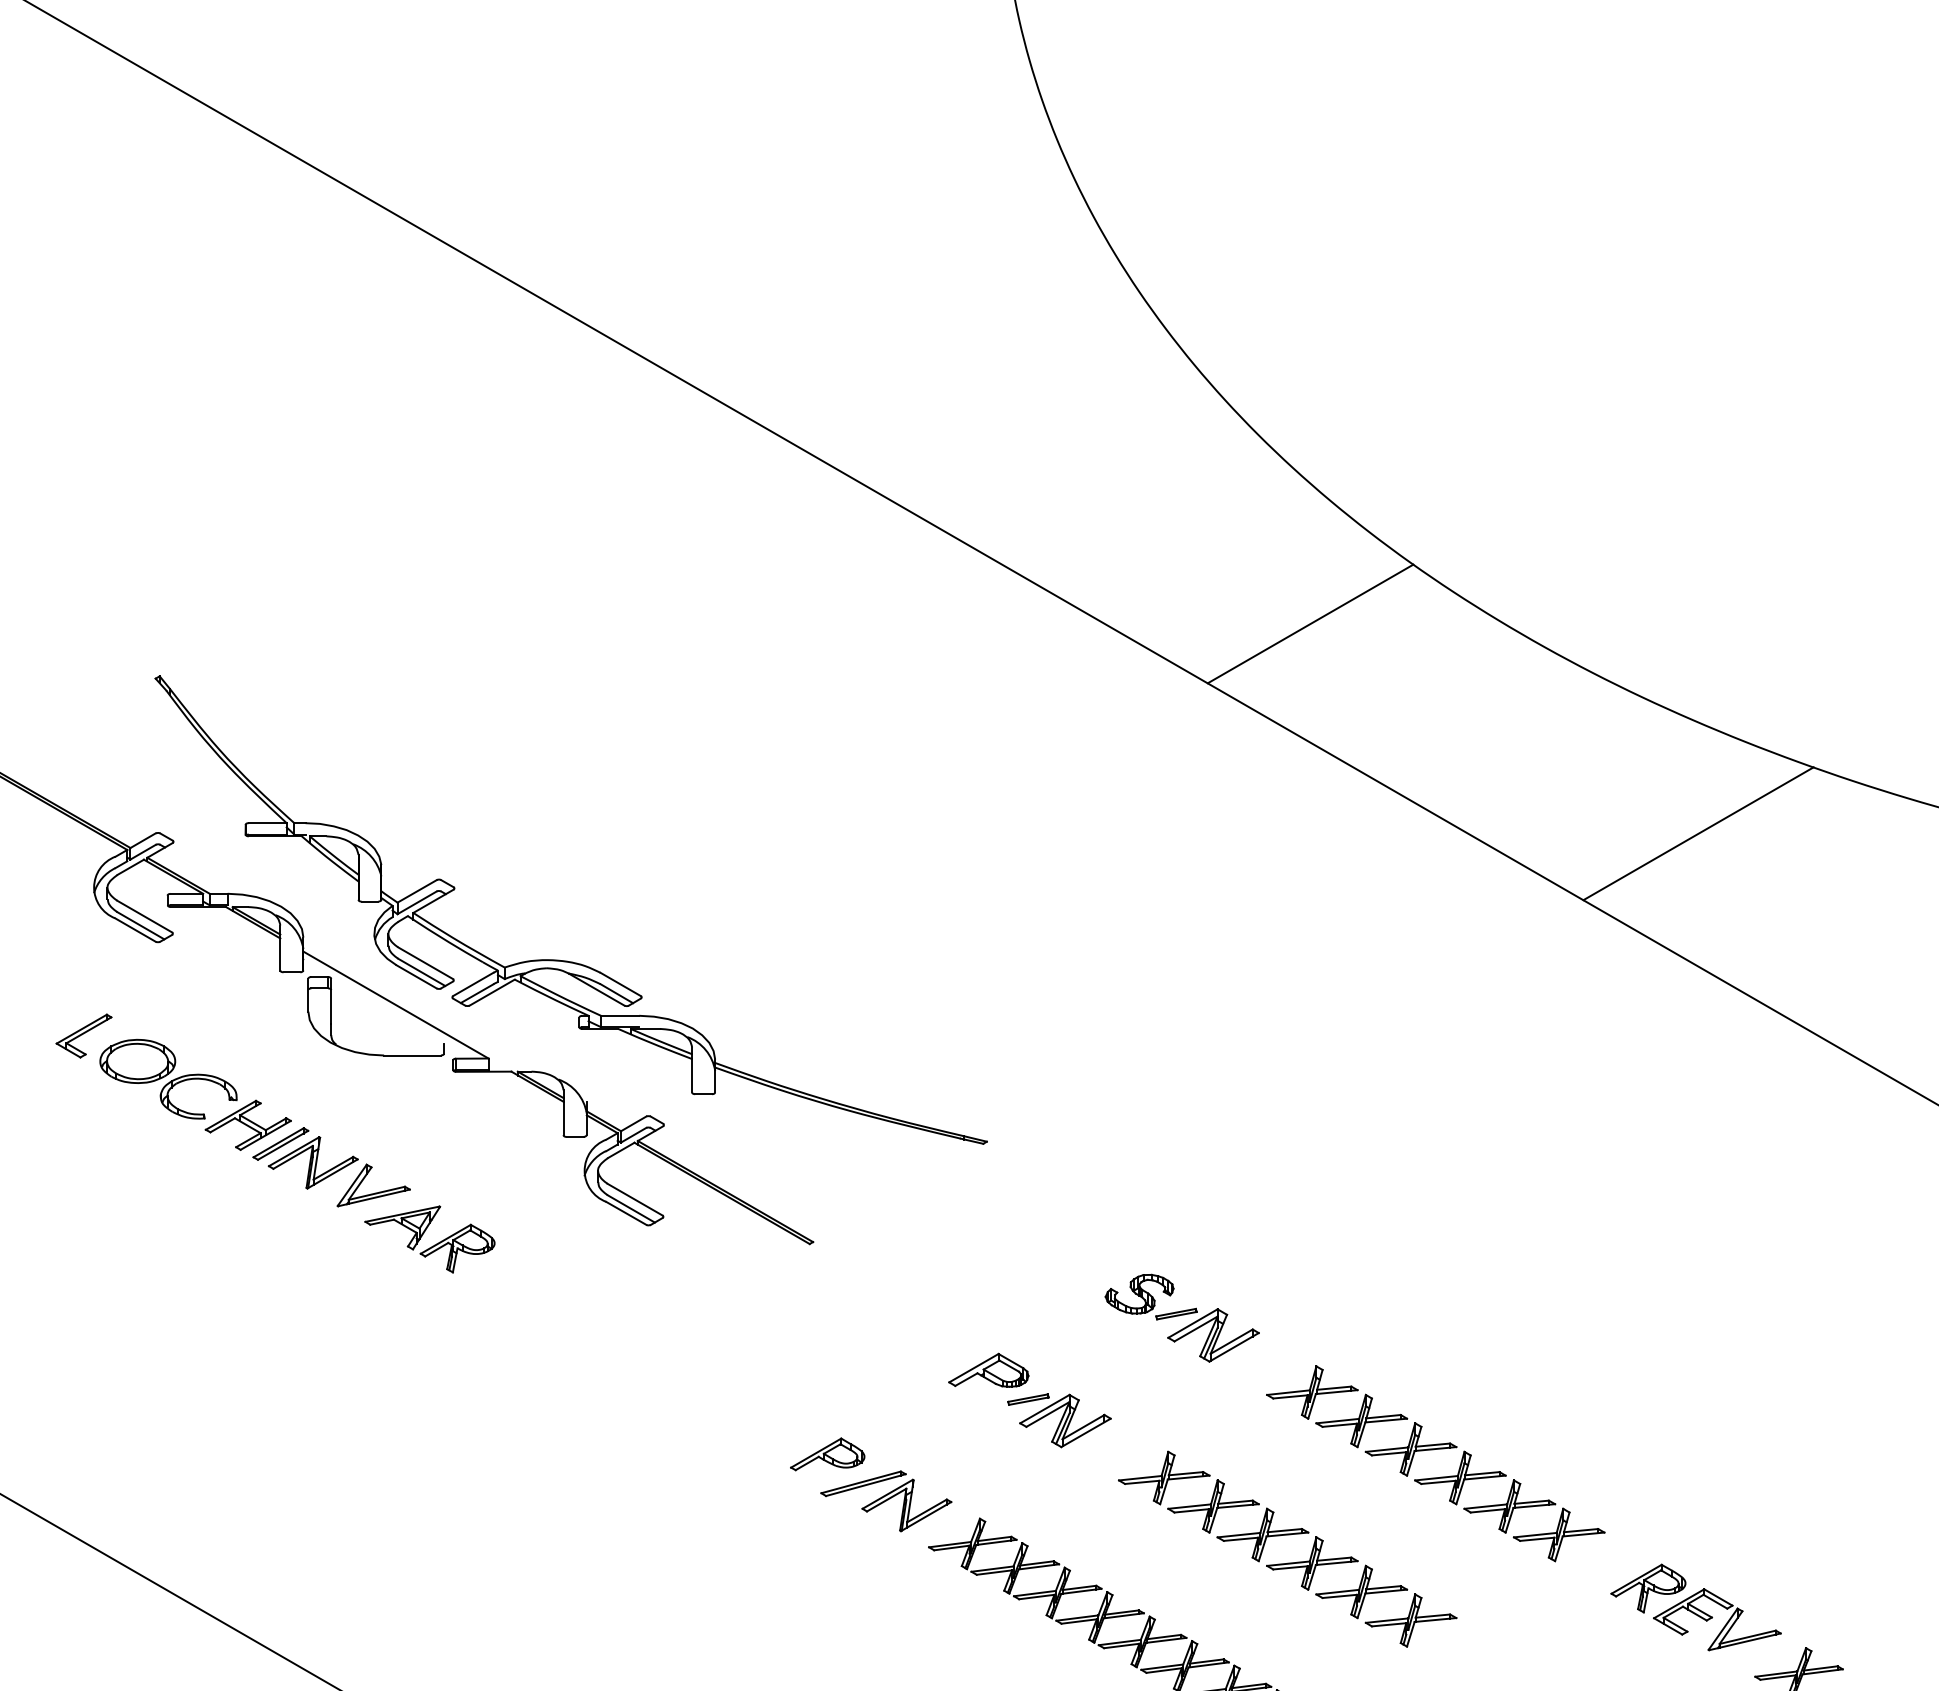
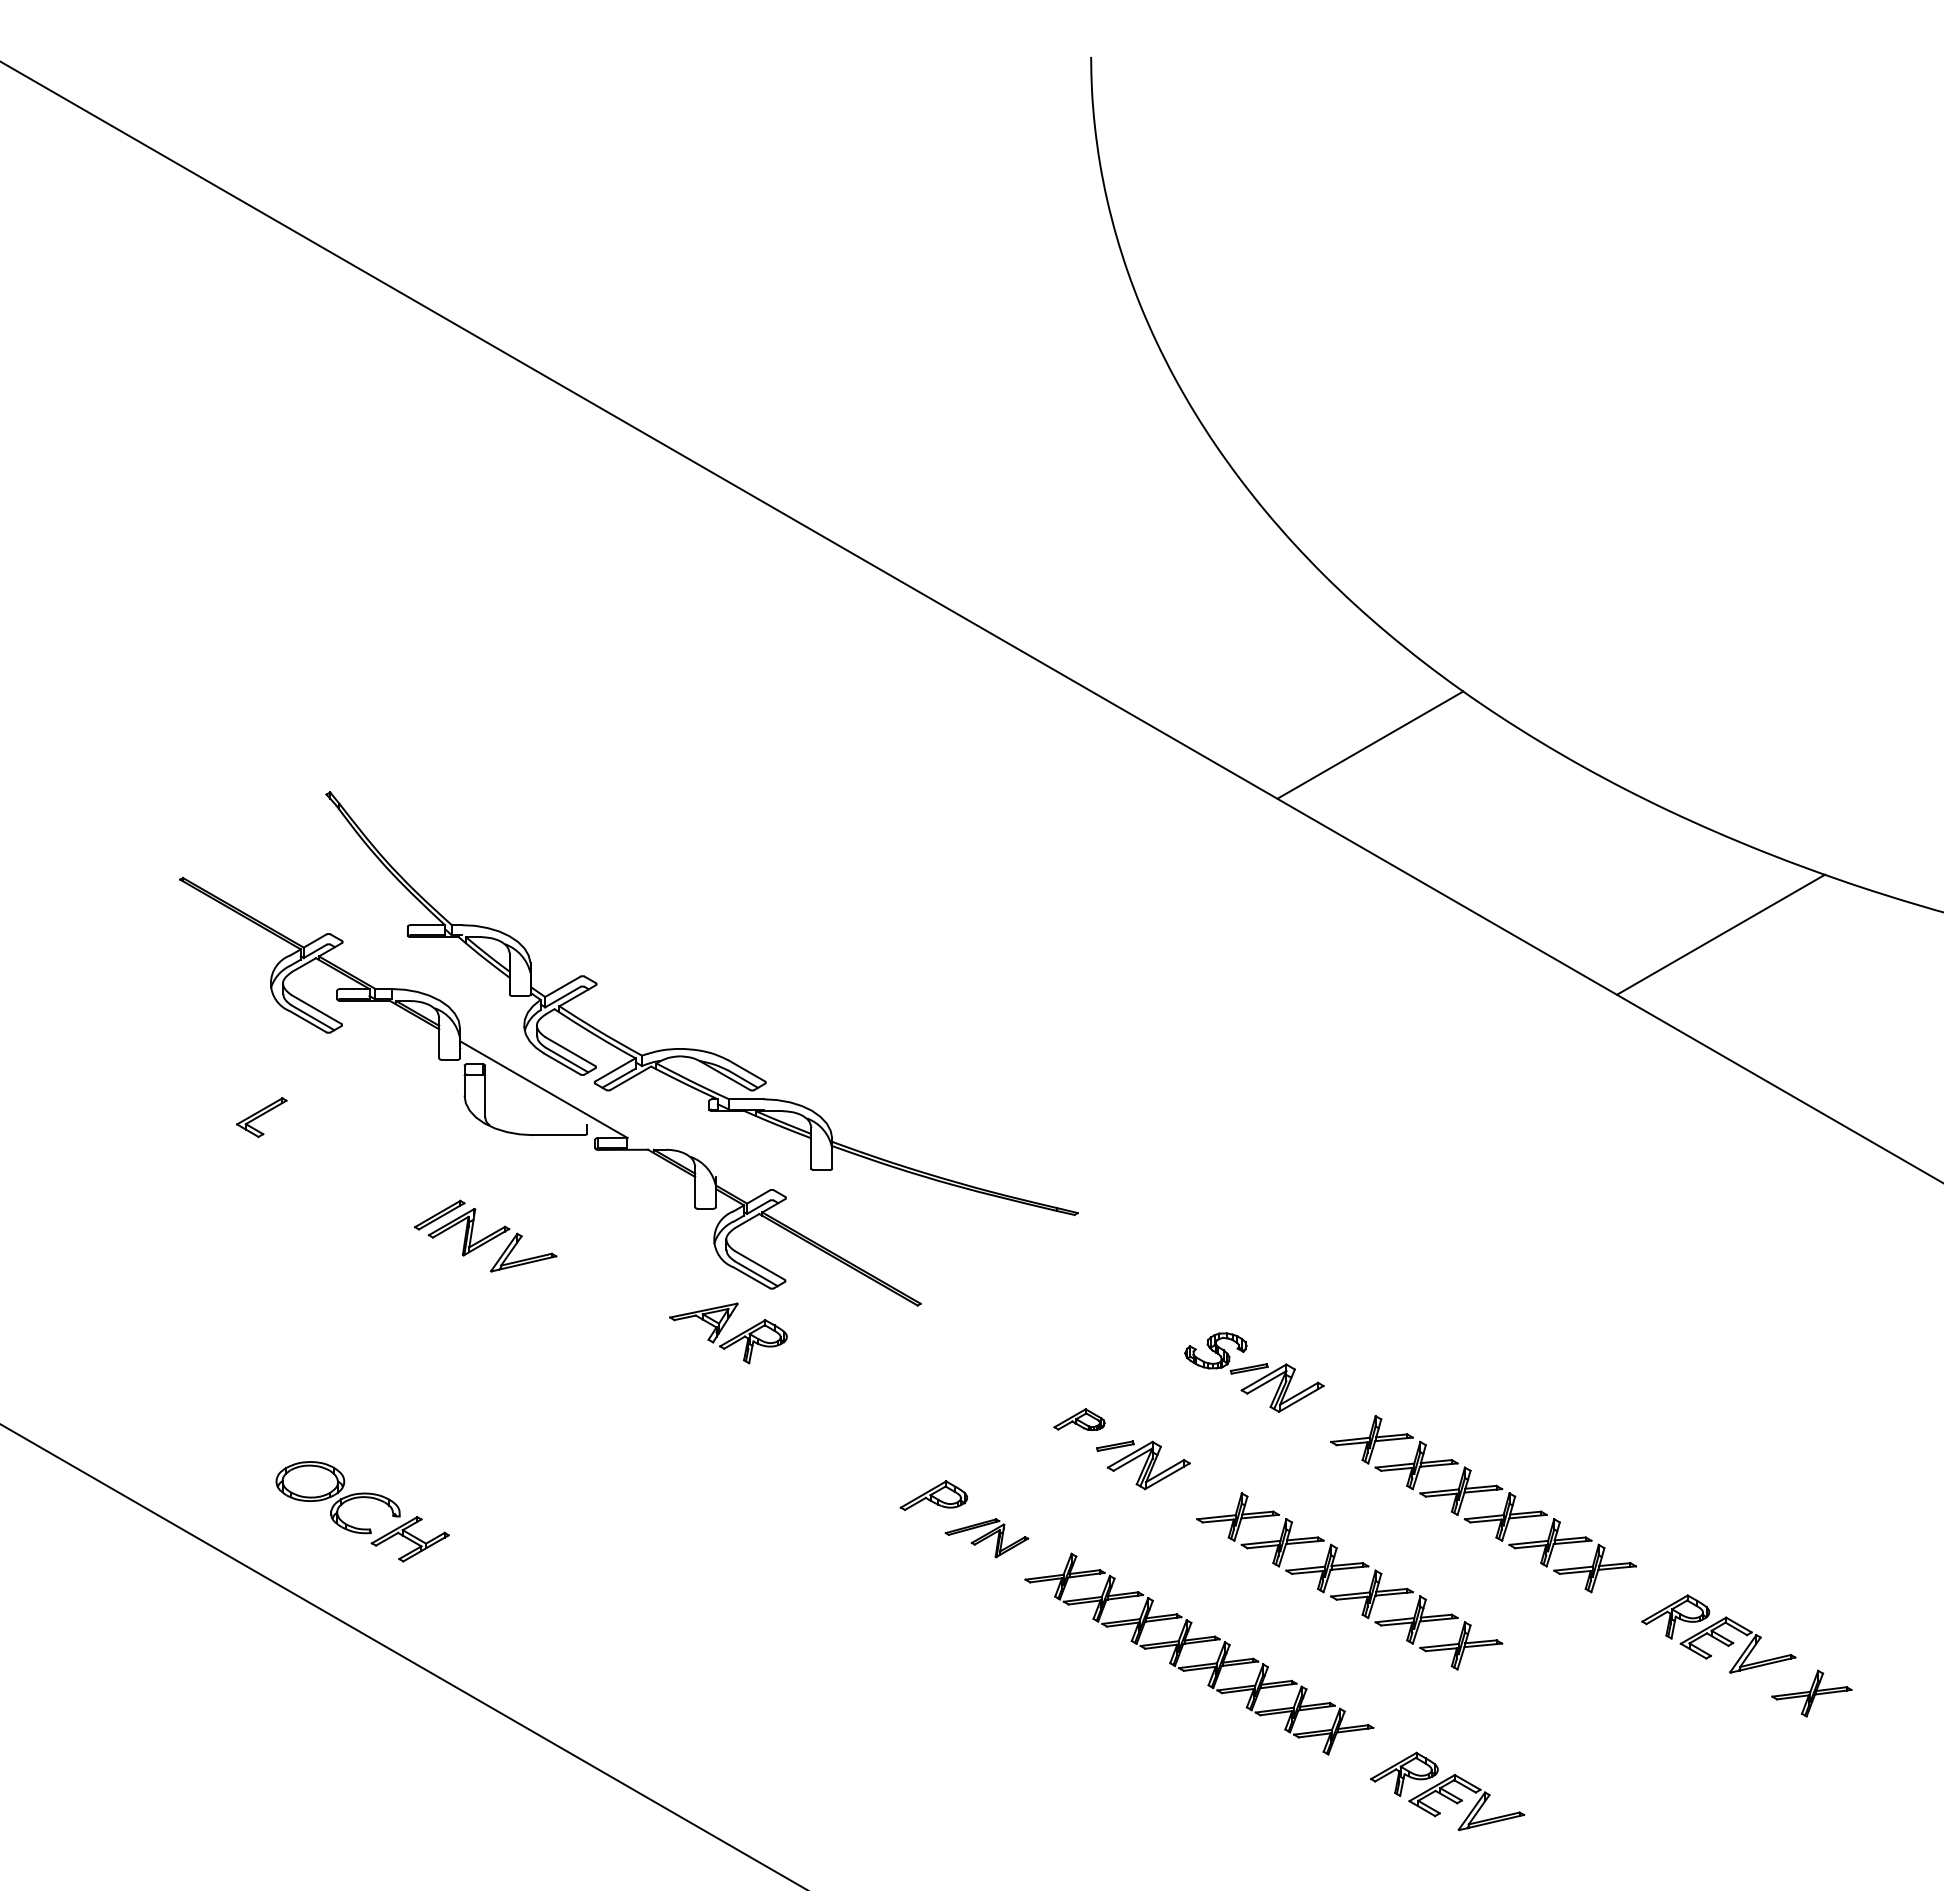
part: (194, 1080) -> (361, 1498), moved
part: (430, 1239) -> (728, 1333), moved
part: (988, 1370) -> (1079, 1419), size x0.7
part: (885, 1501) -> (986, 1538), size x0.7

